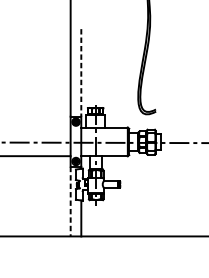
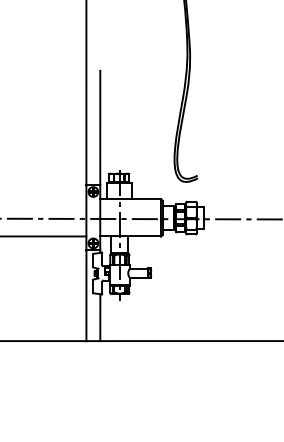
line: (81, 73) -> (100, 128), dashed -> solid
line: (70, 201) -> (86, 295), dashed -> solid

